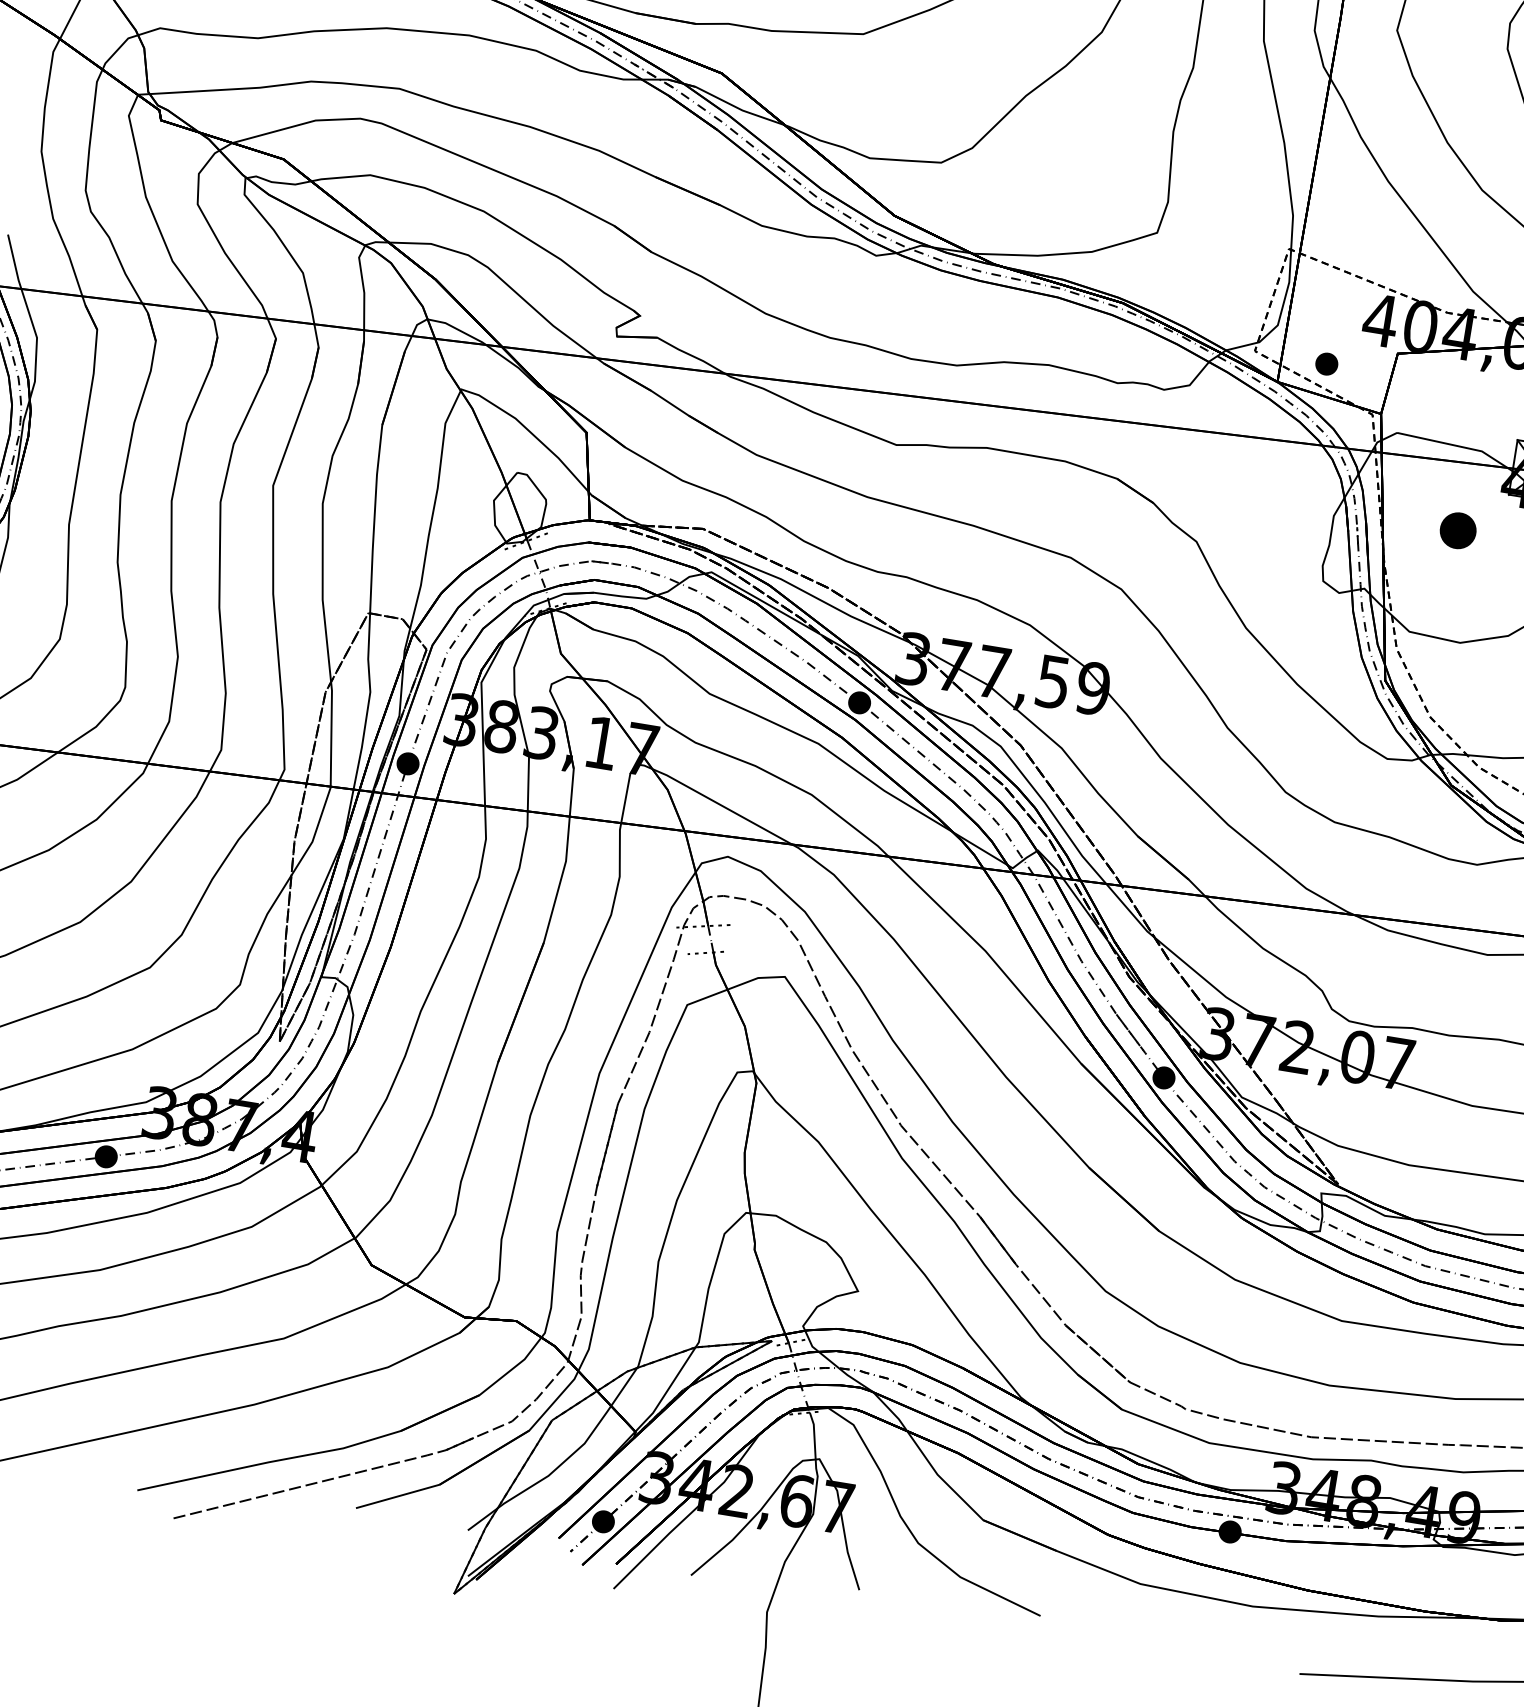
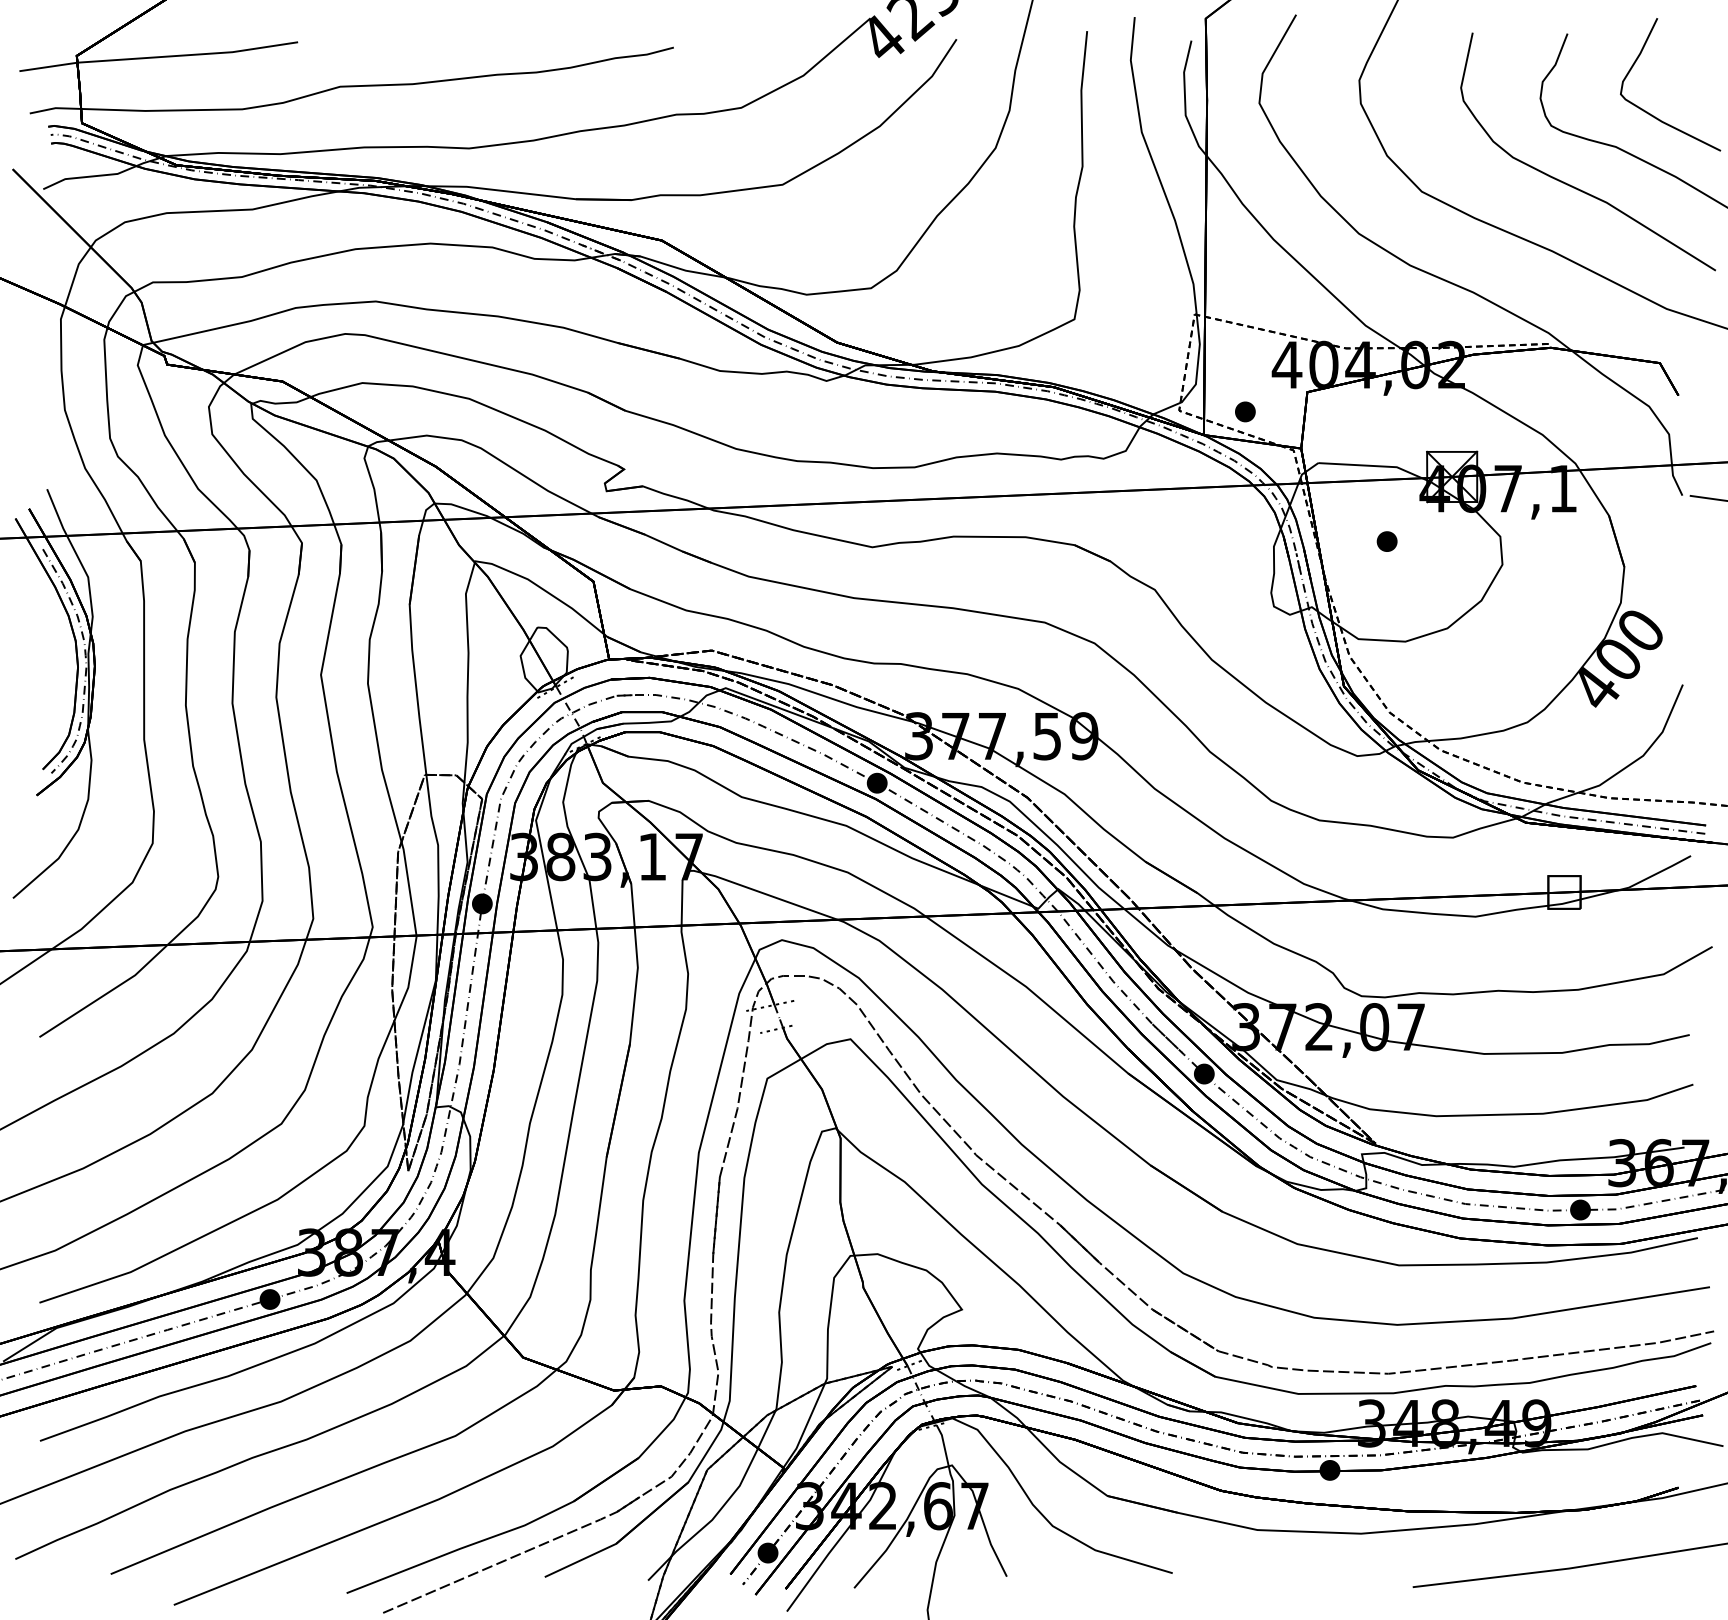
part: (1457, 530) -> (1386, 541), size x0.62

